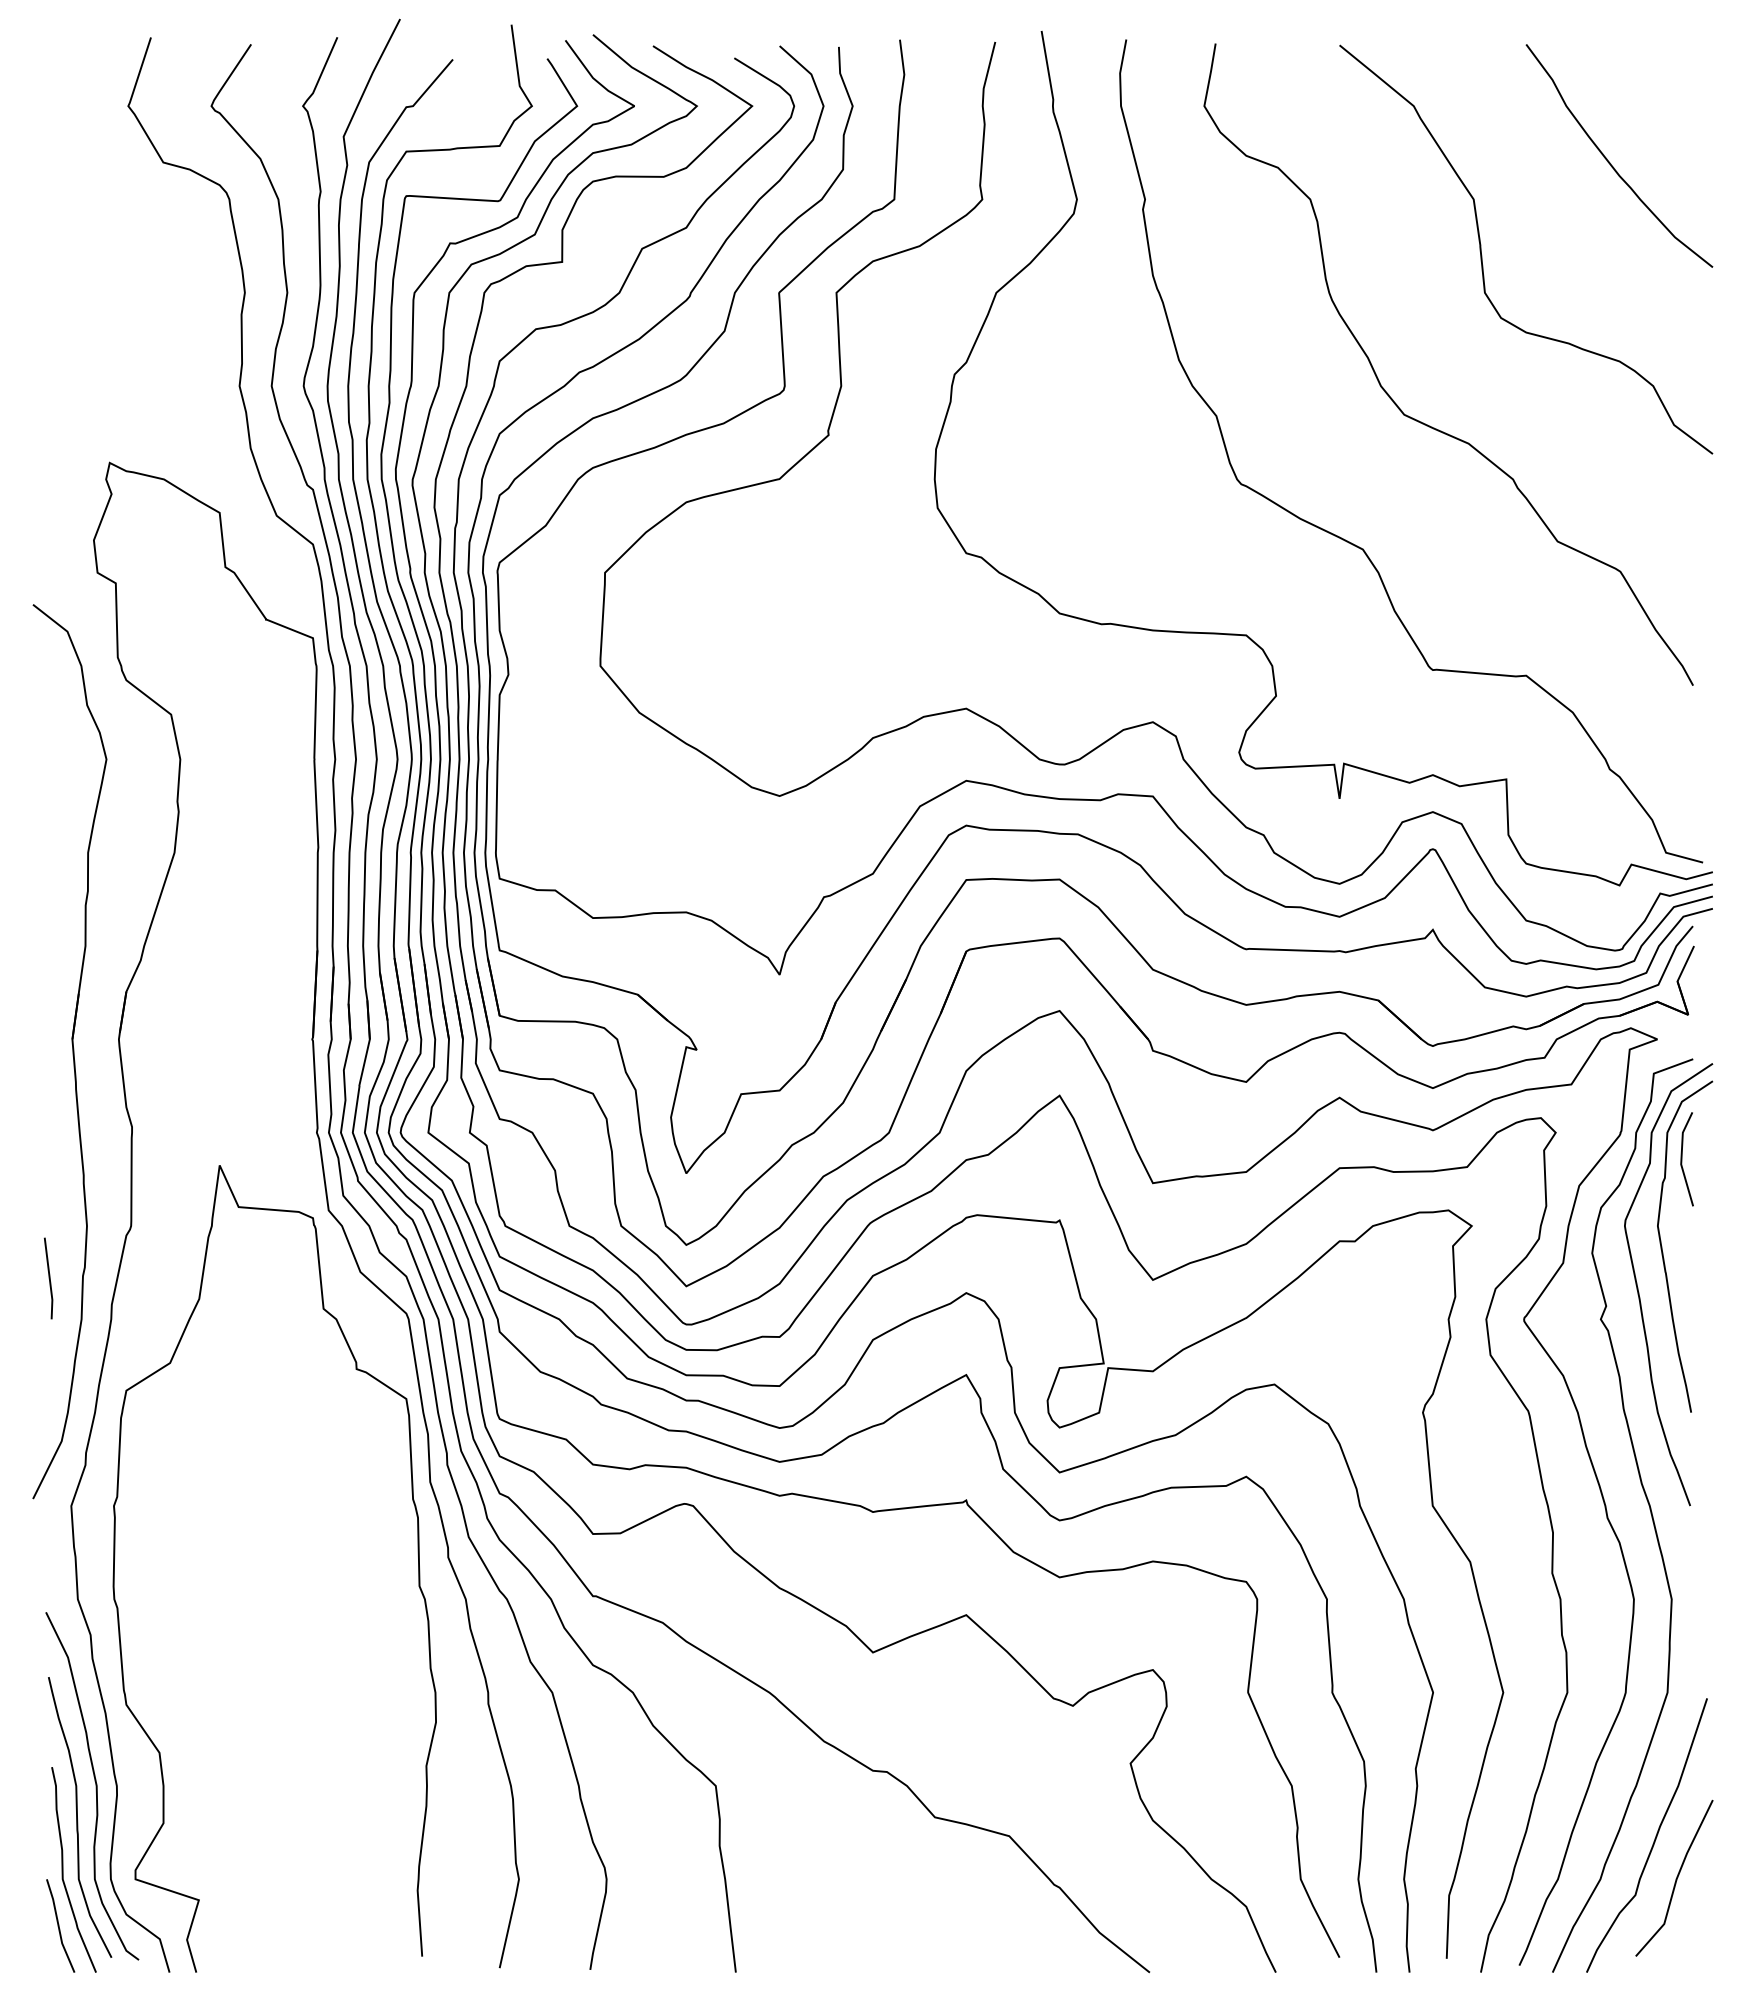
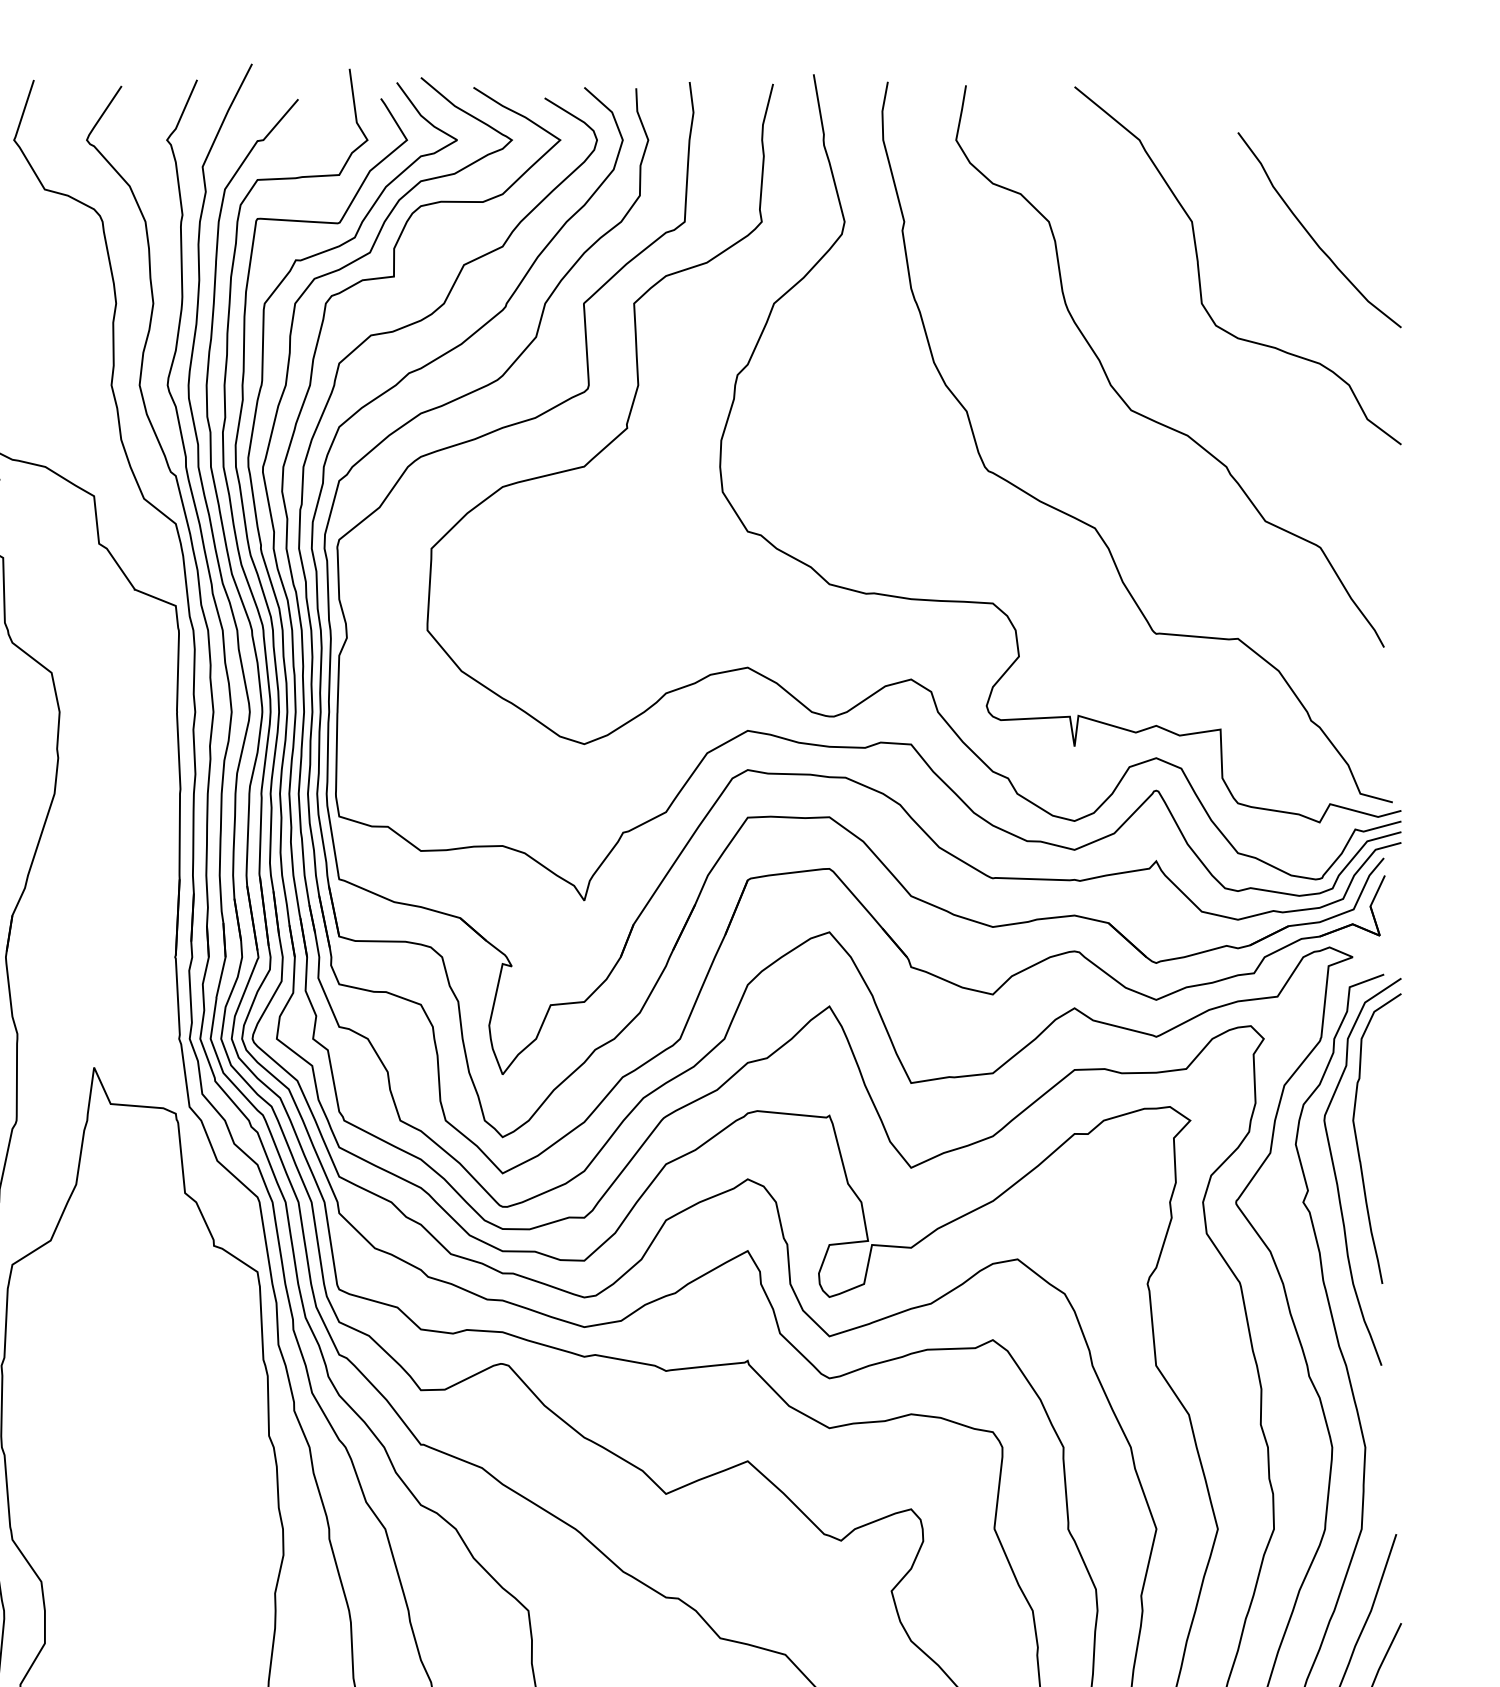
curve: (1610, 162) -> (1311, 235), moved
line: (1682, 1159) -> (1374, 1062), removed

